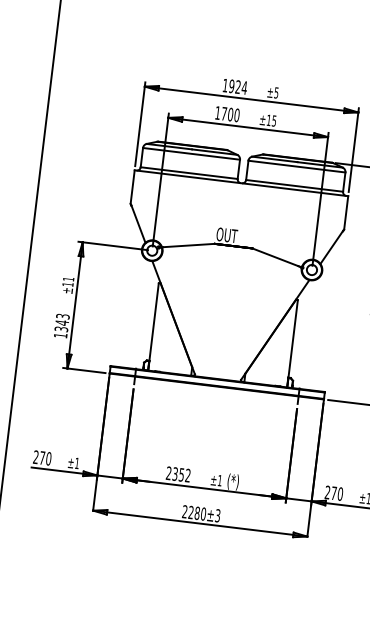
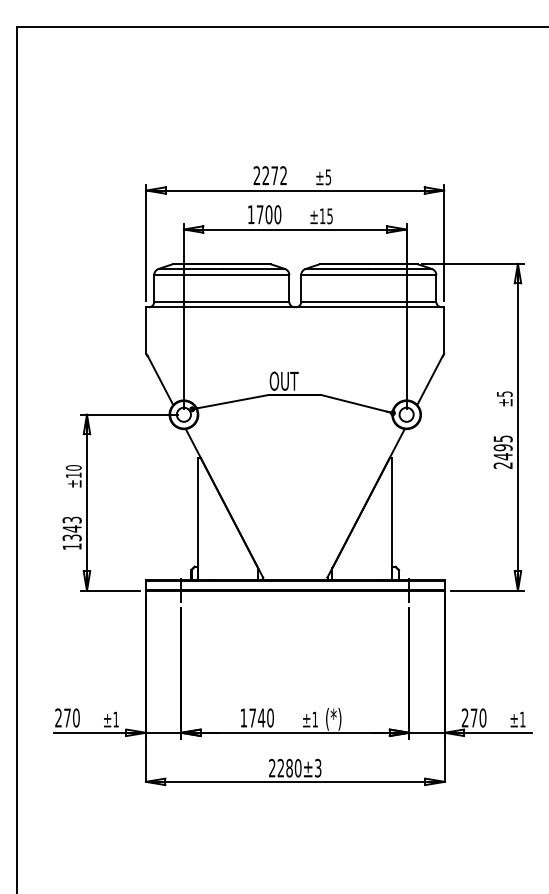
text: (235, 86) -> (270, 175), 1924 -> 2272
text: (68, 278) -> (73, 467), ±11 -> ±10
text: (178, 474) -> (256, 717), 2352 -> 1740

